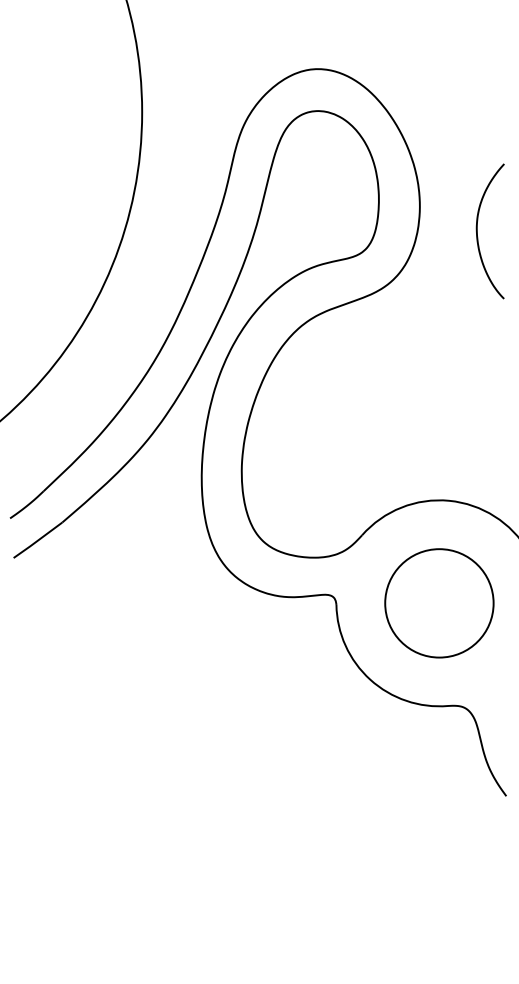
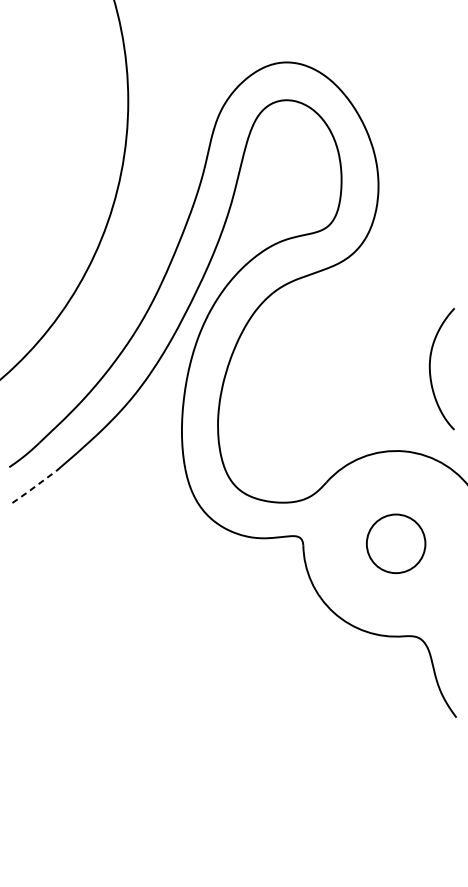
curve: (477, 231) -> (430, 369), moved
line: (37, 540) -> (33, 487), solid -> dashed
circle: (439, 603) -> (396, 543), size x0.6

